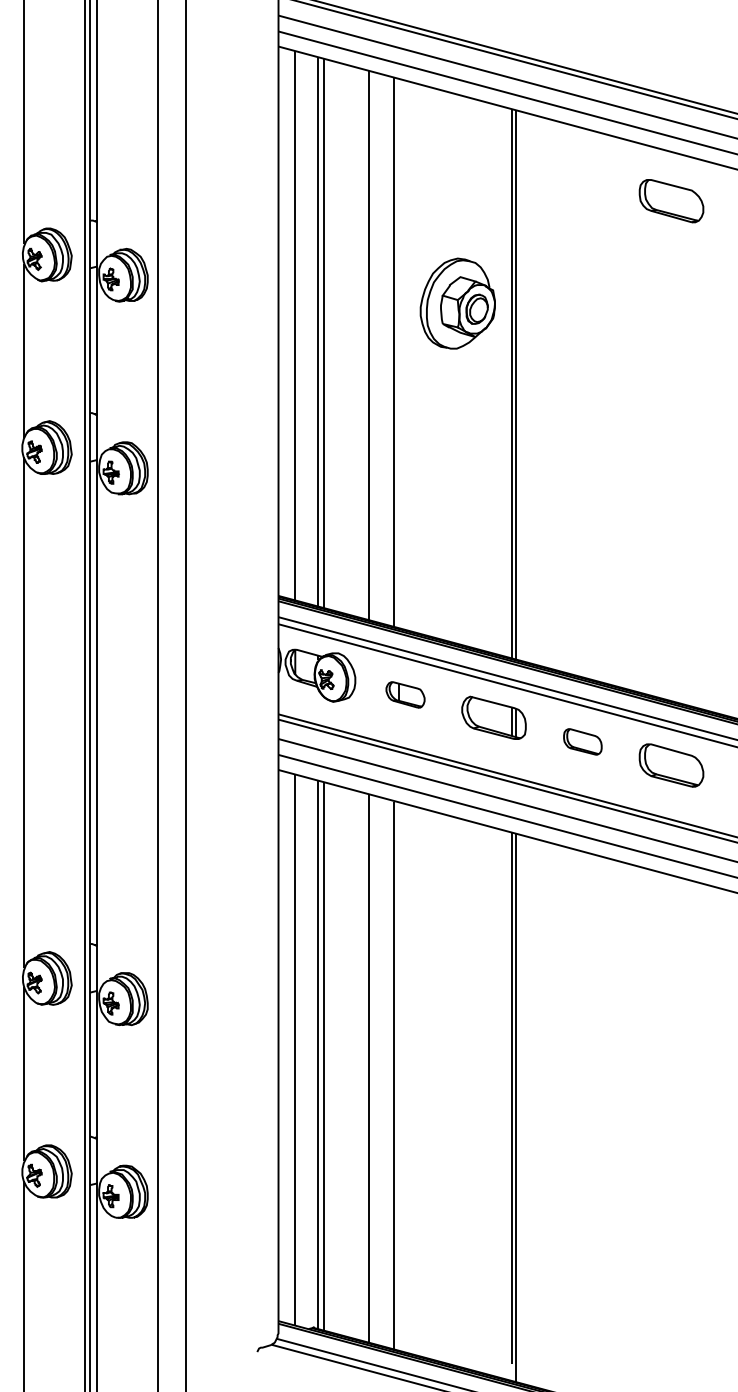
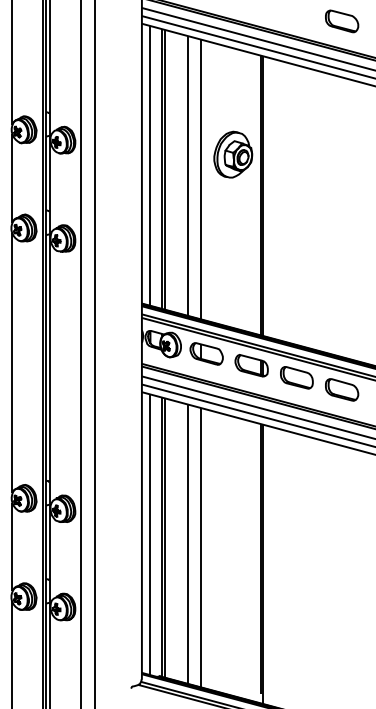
part: (672, 201) -> (342, 21), moved
part: (405, 694) -> (206, 353), size x1.67
part: (582, 741) -> (296, 377), size x1.67

